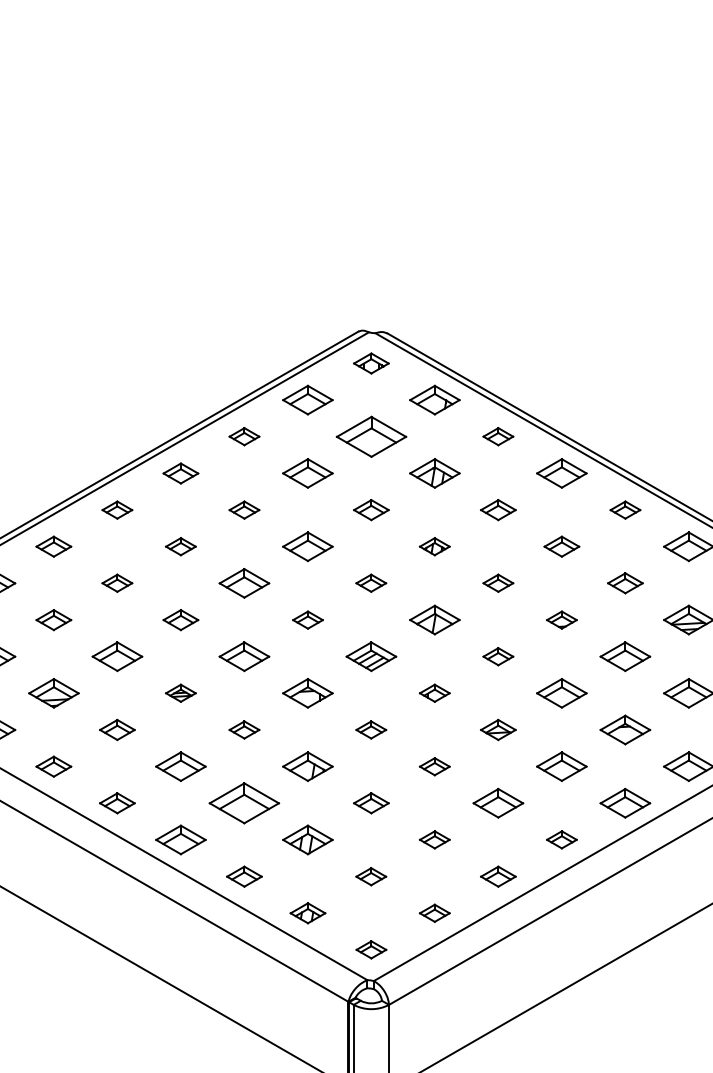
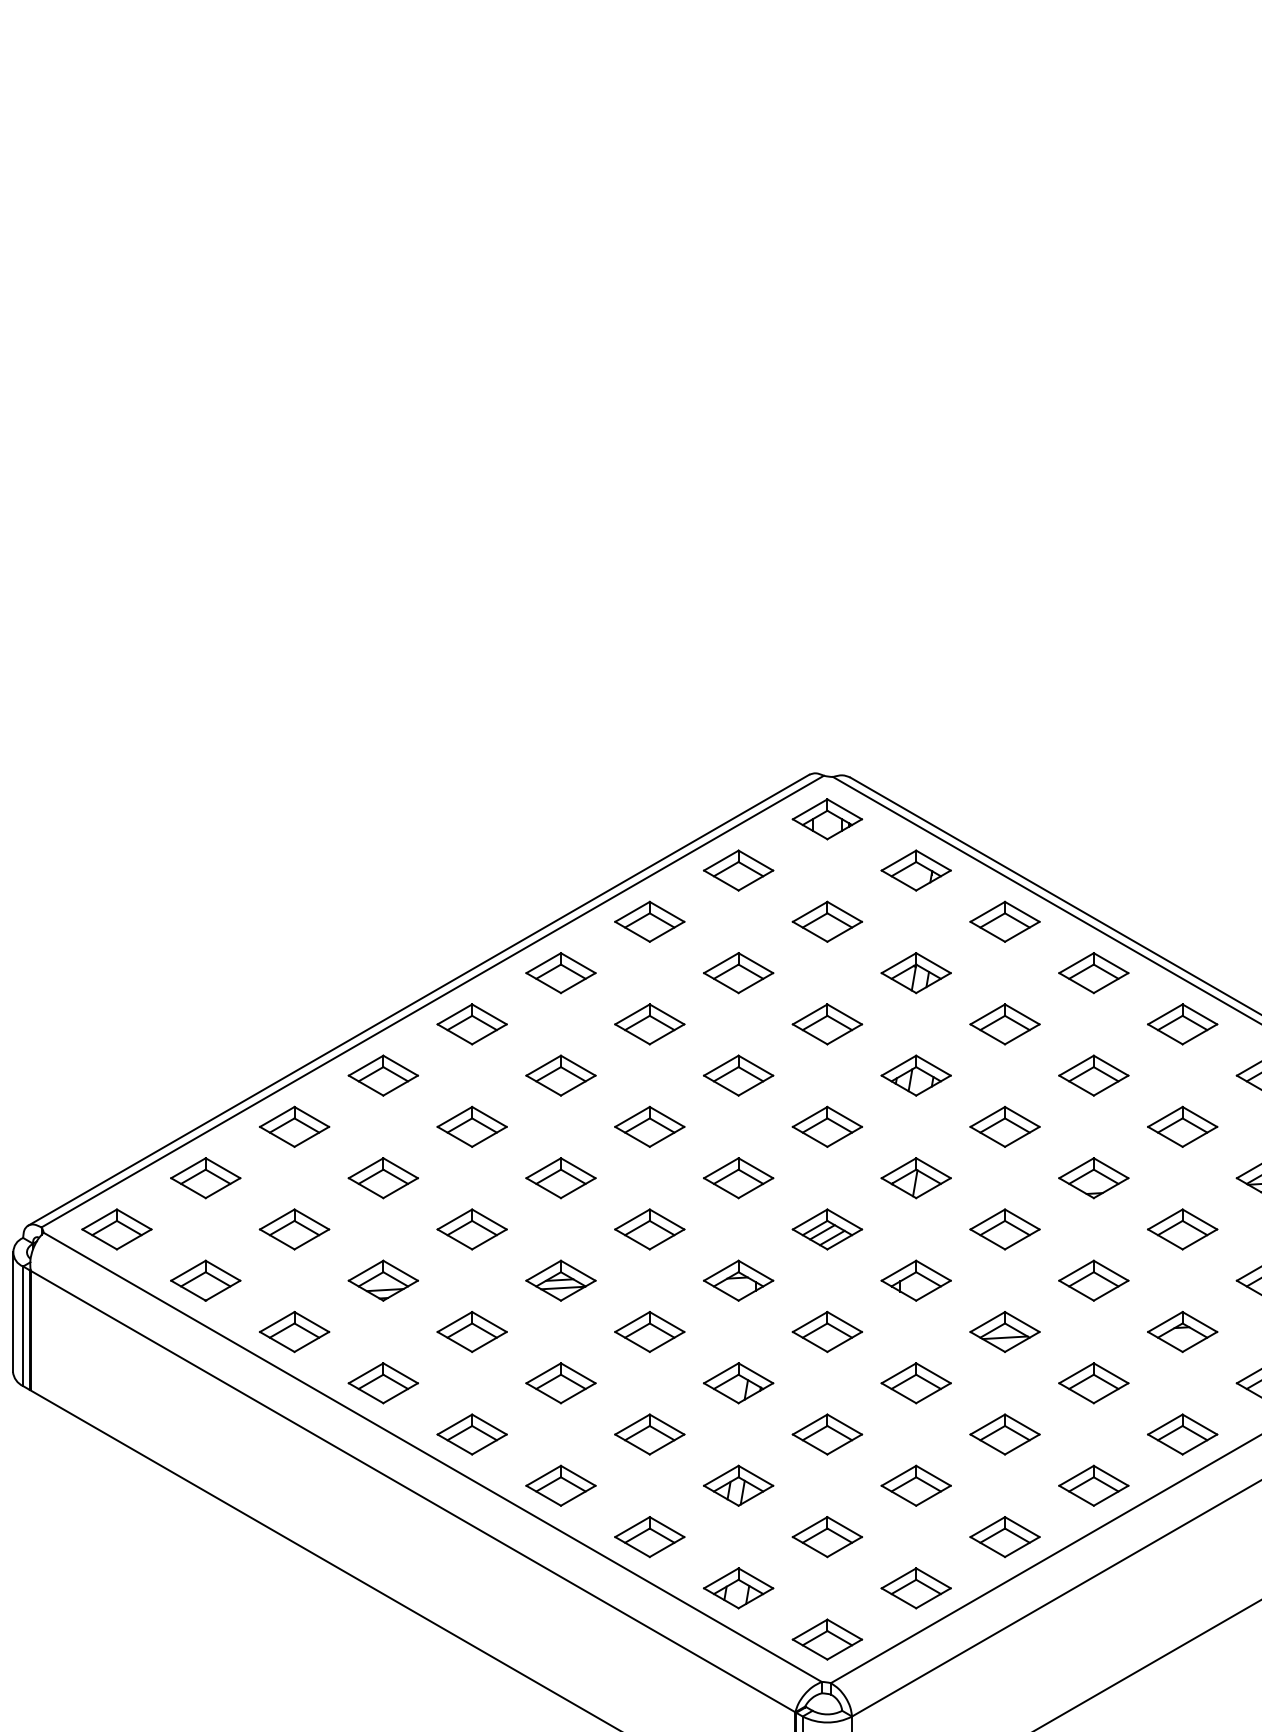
part: (371, 363) -> (827, 819), size x1.43
part: (244, 436) -> (649, 921), size x1.67
part: (370, 436) -> (826, 921), size x0.71
part: (498, 436) -> (1004, 921), size x1.67
part: (180, 473) -> (560, 973), size x1.43
part: (116, 510) -> (471, 1024), size x1.67
part: (244, 510) -> (649, 1024), size x1.67
part: (371, 510) -> (827, 1024), size x1.43
part: (498, 510) -> (1004, 1024), size x1.43
part: (625, 510) -> (1182, 1024), size x1.67
part: (53, 546) -> (382, 1075), size x1.43
part: (180, 546) -> (560, 1075), size x1.67
part: (434, 546) -> (915, 1075), size x1.67
part: (561, 546) -> (1093, 1075), size x1.43
part: (116, 583) -> (471, 1126), size x1.67
part: (370, 583) -> (826, 1126), size x1.67
part: (498, 583) -> (1004, 1126), size x1.67
part: (625, 583) -> (1182, 1126), size x1.43
part: (53, 620) -> (382, 1178), size x1.43
part: (180, 620) -> (560, 1178), size x1.43
part: (307, 620) -> (738, 1178), size x1.67
part: (561, 620) -> (1093, 1178), size x1.67
part: (498, 656) -> (1004, 1229), size x1.67
part: (180, 693) -> (560, 1280), size x1.67
part: (434, 693) -> (915, 1280), size x1.67
part: (116, 729) -> (471, 1331), size x1.43
part: (244, 729) -> (649, 1331), size x1.67
part: (370, 729) -> (826, 1331), size x1.67
part: (498, 729) -> (1004, 1331), size x1.43
part: (53, 766) -> (382, 1383), size x1.43
part: (434, 766) -> (915, 1383), size x1.67
part: (116, 803) -> (471, 1434), size x1.43
part: (244, 803) -> (649, 1434), size x0.71
part: (371, 803) -> (827, 1434), size x1.43
part: (434, 839) -> (915, 1485), size x1.67
part: (561, 839) -> (1093, 1485), size x1.67
part: (244, 876) -> (649, 1537), size x1.43
part: (370, 876) -> (826, 1537), size x1.67
part: (498, 876) -> (1004, 1537), size x1.43
part: (307, 913) -> (738, 1588), size x1.43
part: (434, 913) -> (915, 1588), size x1.67
part: (371, 949) -> (827, 1639), size x1.67

